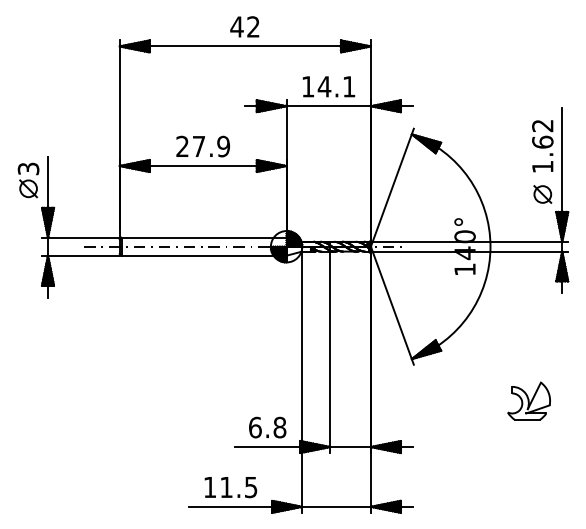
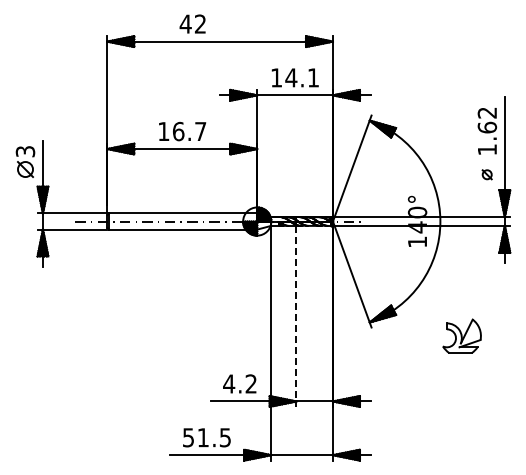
text: (244, 26) -> (192, 23), moved
text: (203, 146) -> (182, 131), 27.9 -> 16.7
part: (541, 194) -> (486, 174), size x0.6
line: (330, 352) -> (296, 316), solid -> dashed
part: (528, 400) -> (461, 335), moved
text: (267, 427) -> (240, 383), 6.8 -> 4.2
text: (210, 487) -> (188, 437), 11.5 -> 51.5

